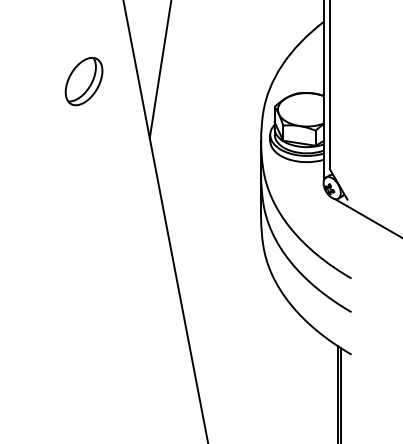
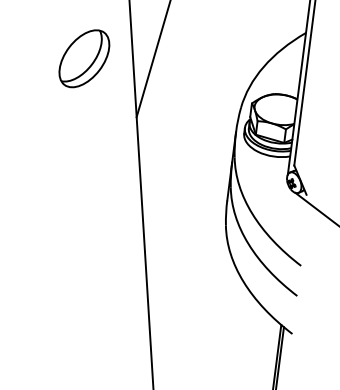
part: (83, 81) -> (83, 58), size x1.4

